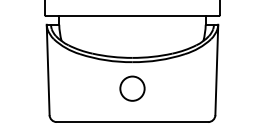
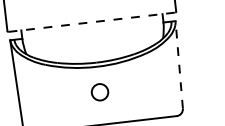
line: (132, 16) -> (91, 22), solid -> dashed
line: (216, 69) -> (178, 64), solid -> dashed
circle: (132, 88) -> (100, 92), size x0.7

